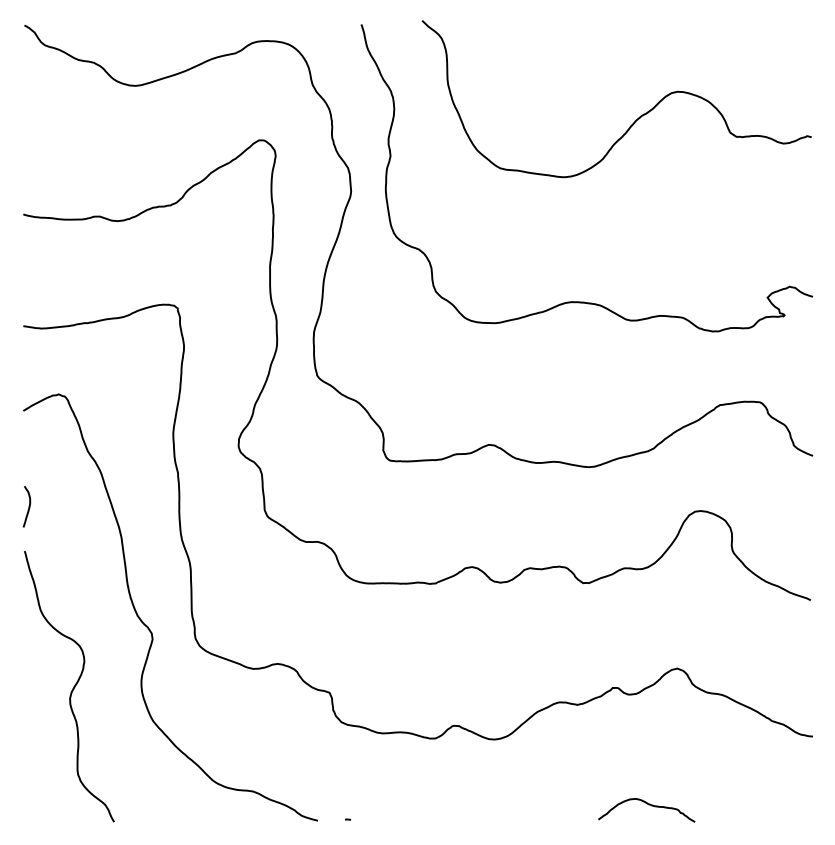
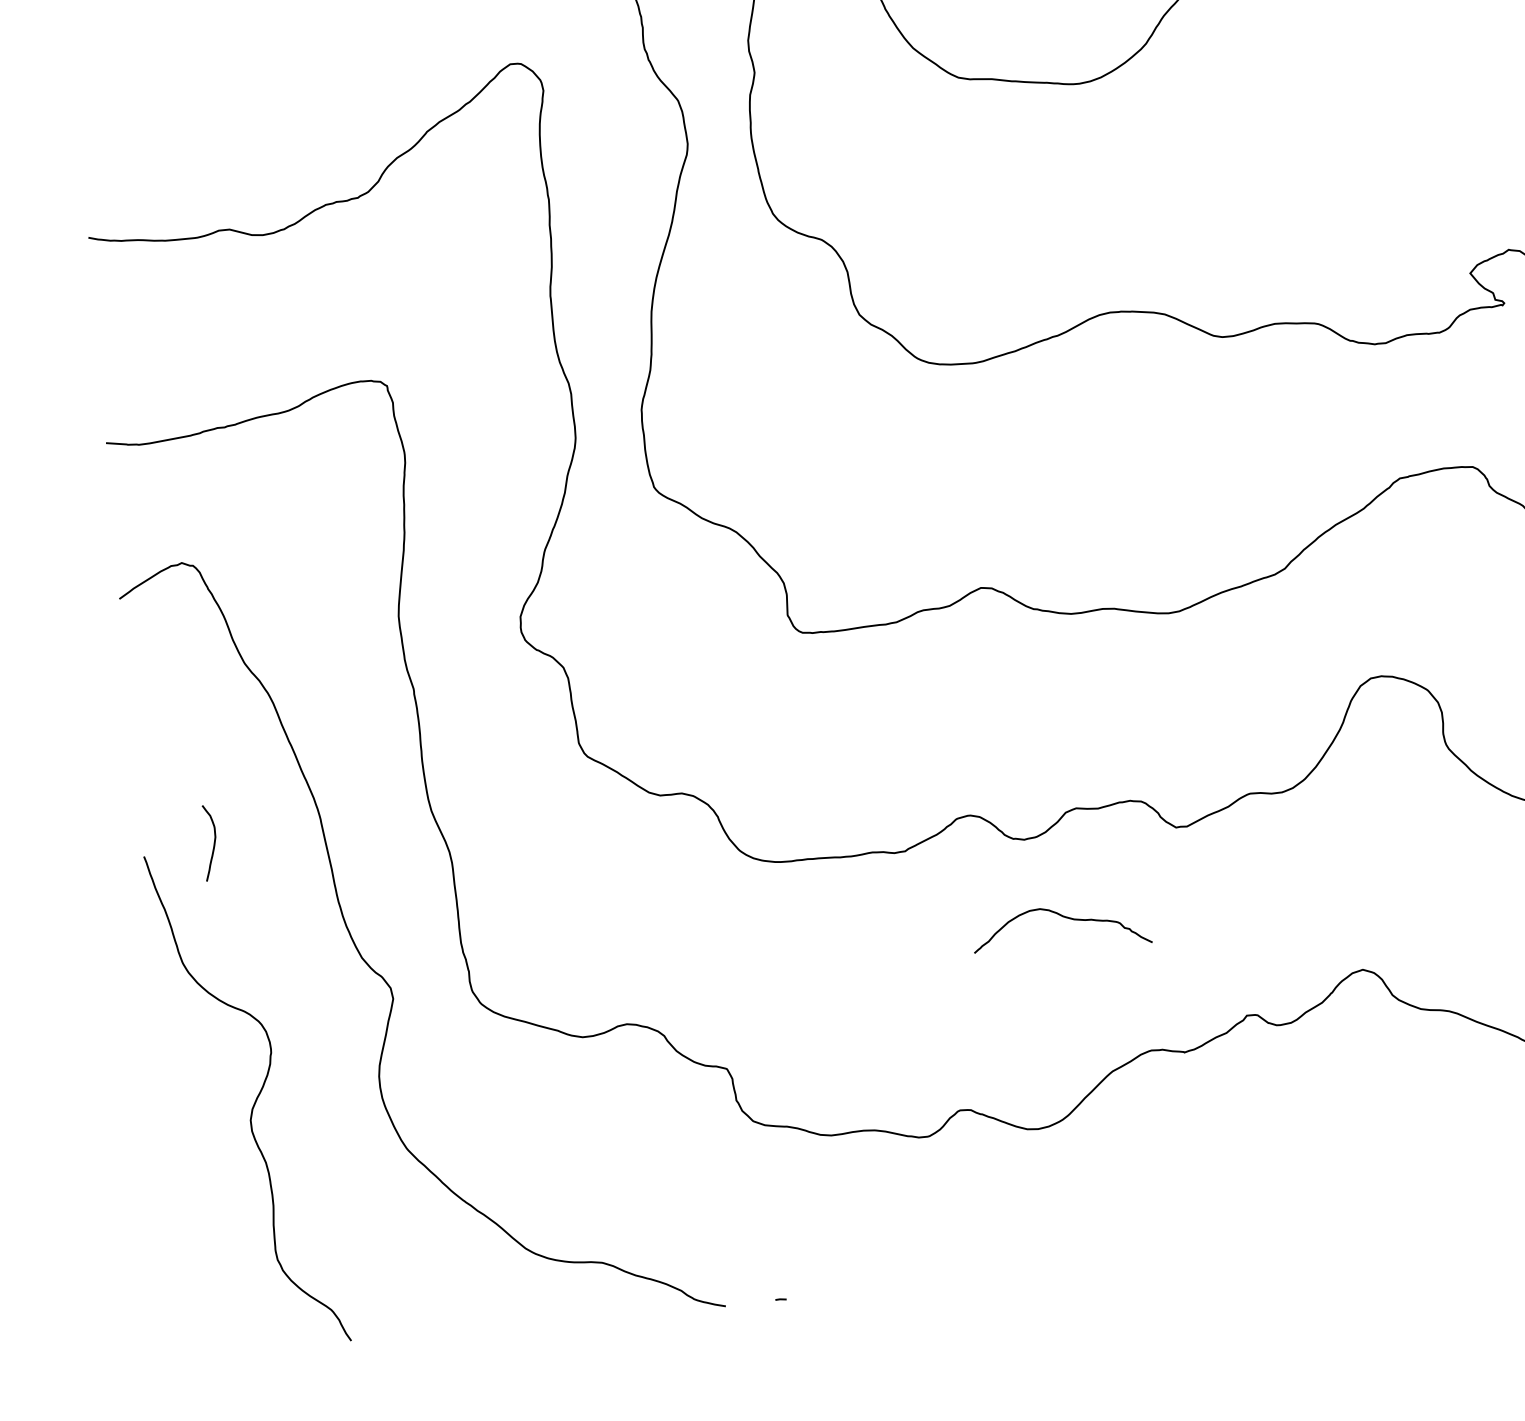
curve: (28, 506) -> (212, 842), moved
curve: (649, 805) -> (1066, 919), moved

